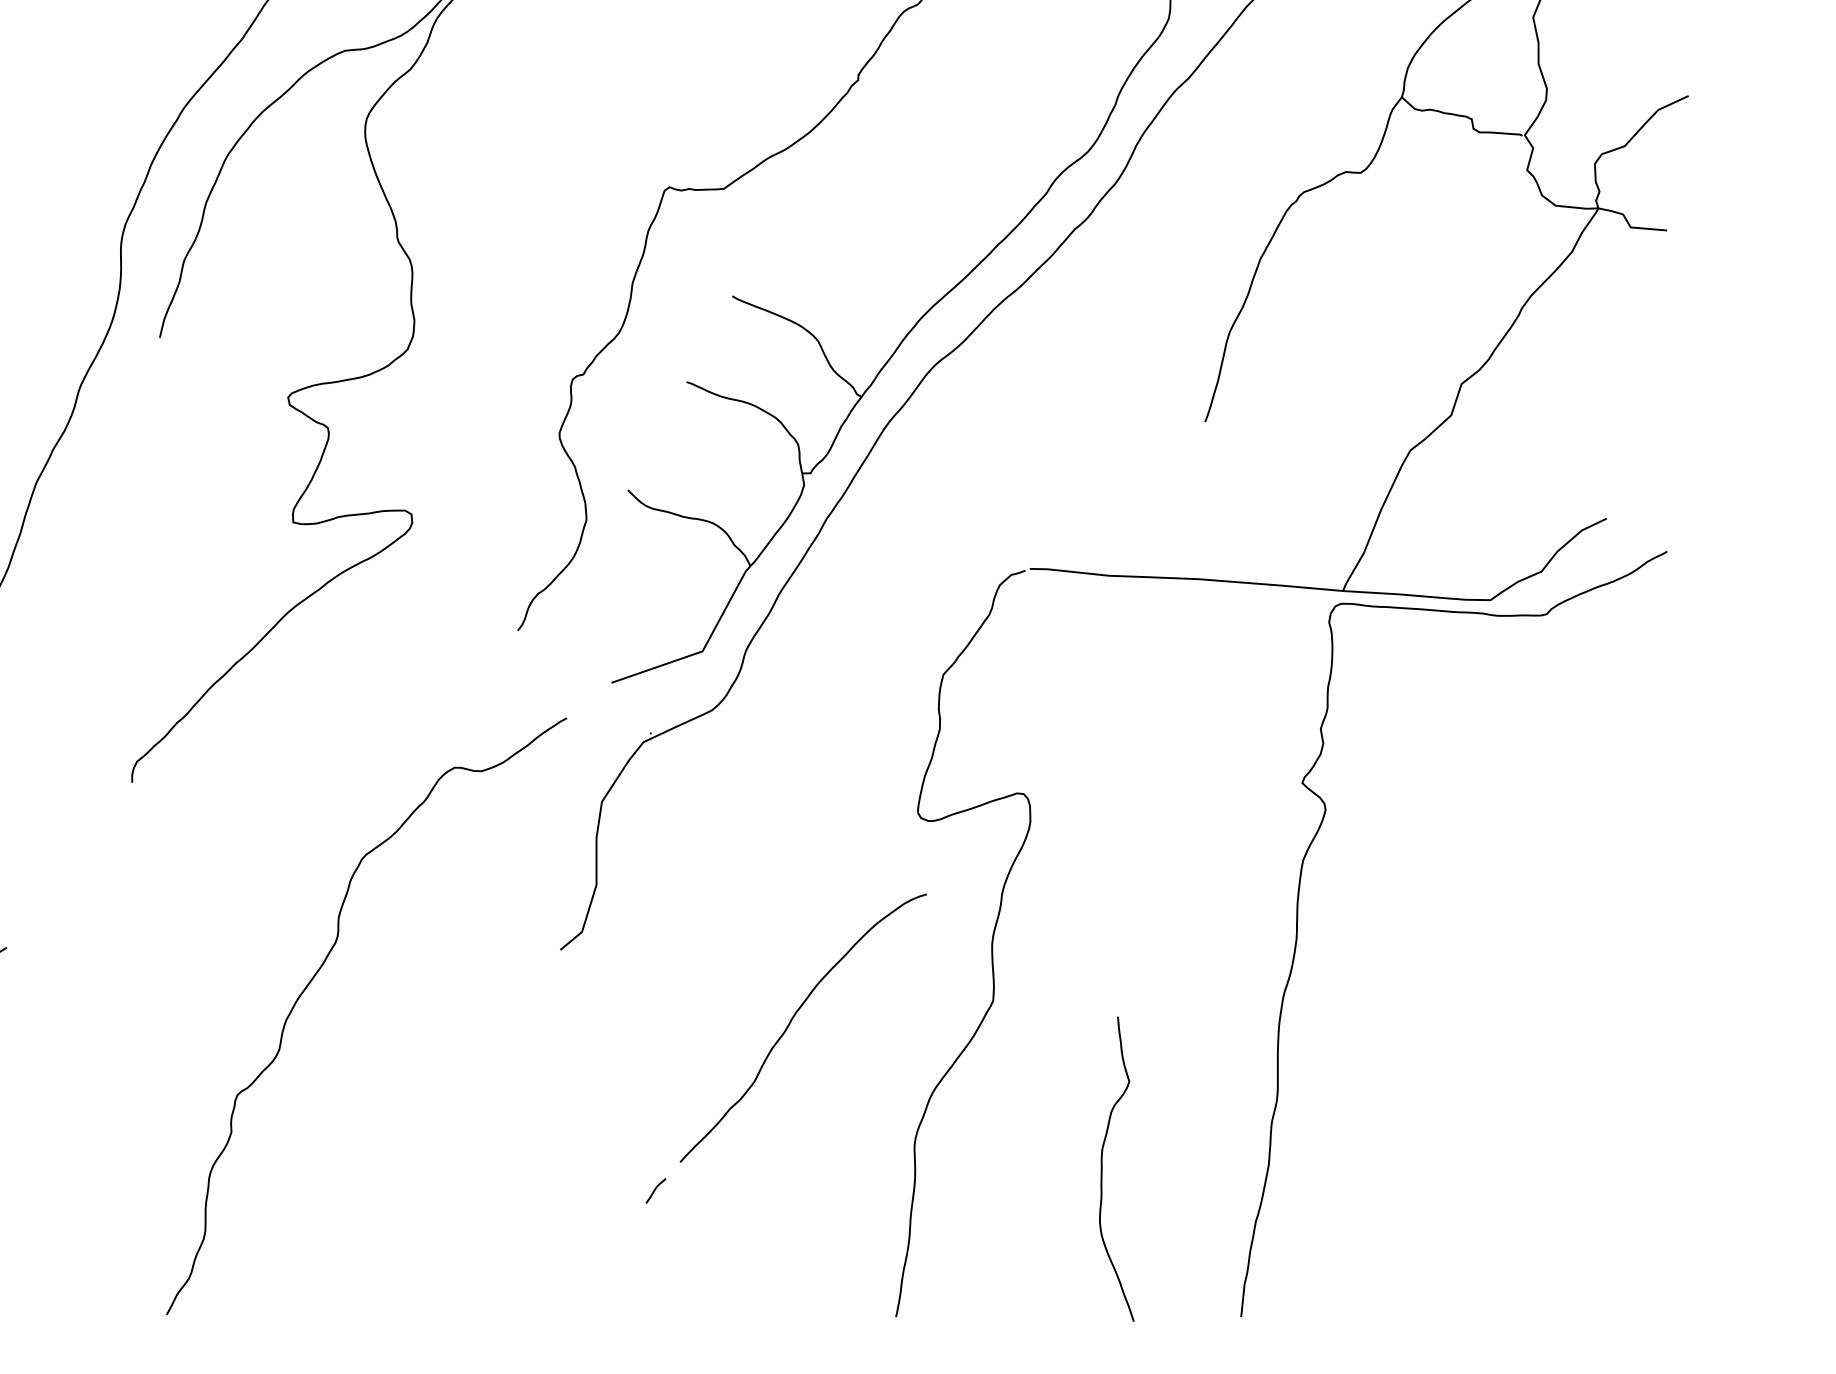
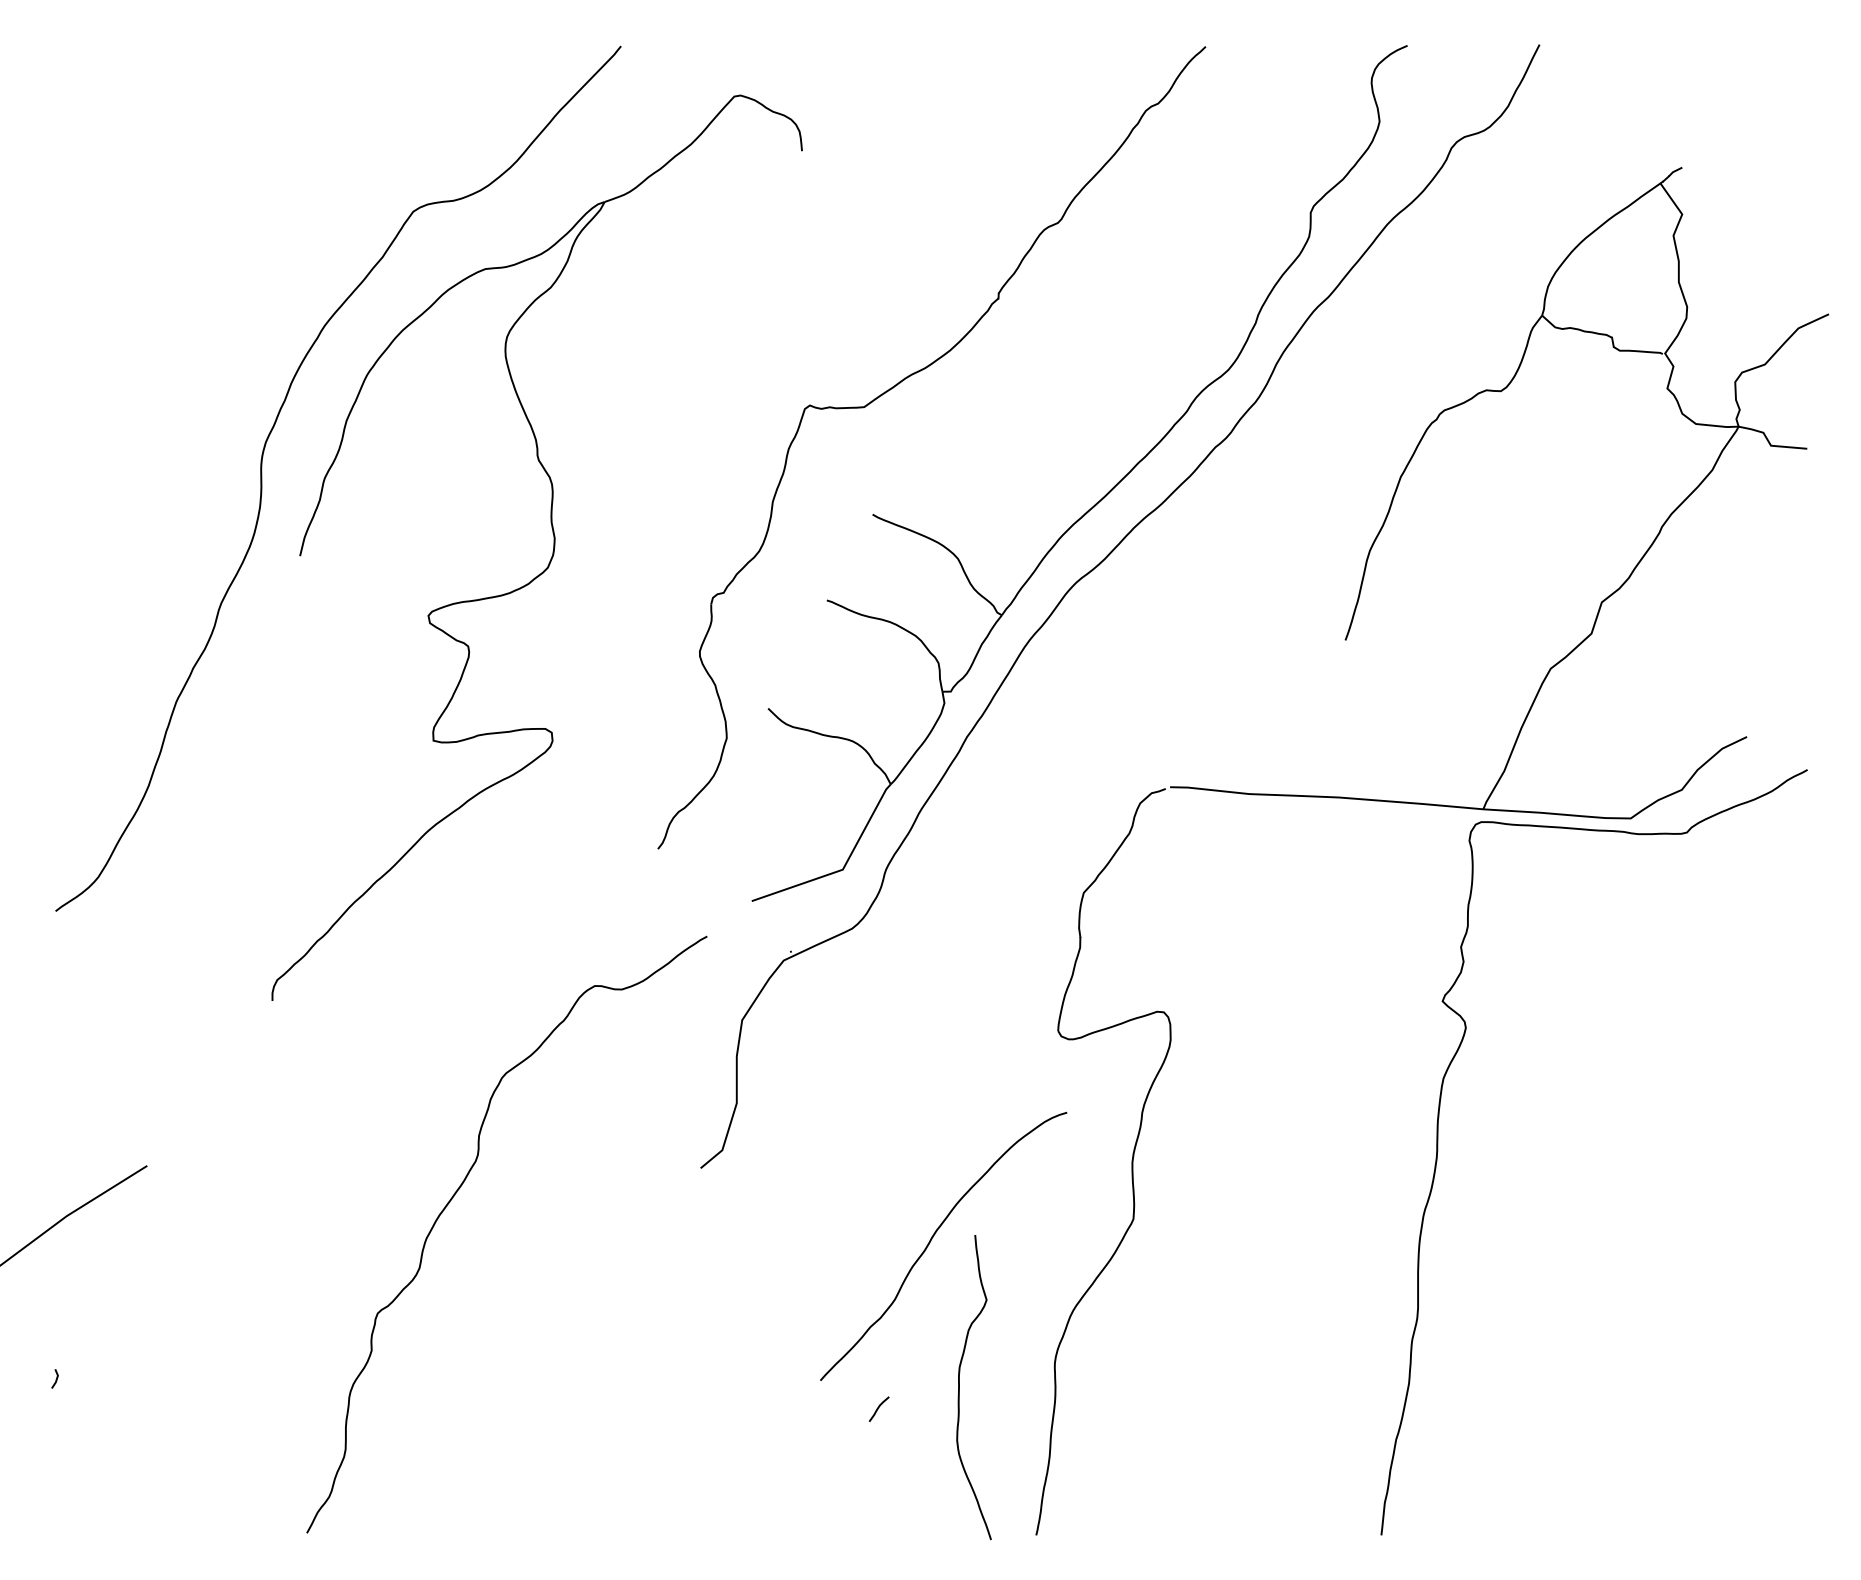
curve: (1102, 1169) -> (959, 1387), moved
curve: (655, 1190) -> (878, 1408), moved

